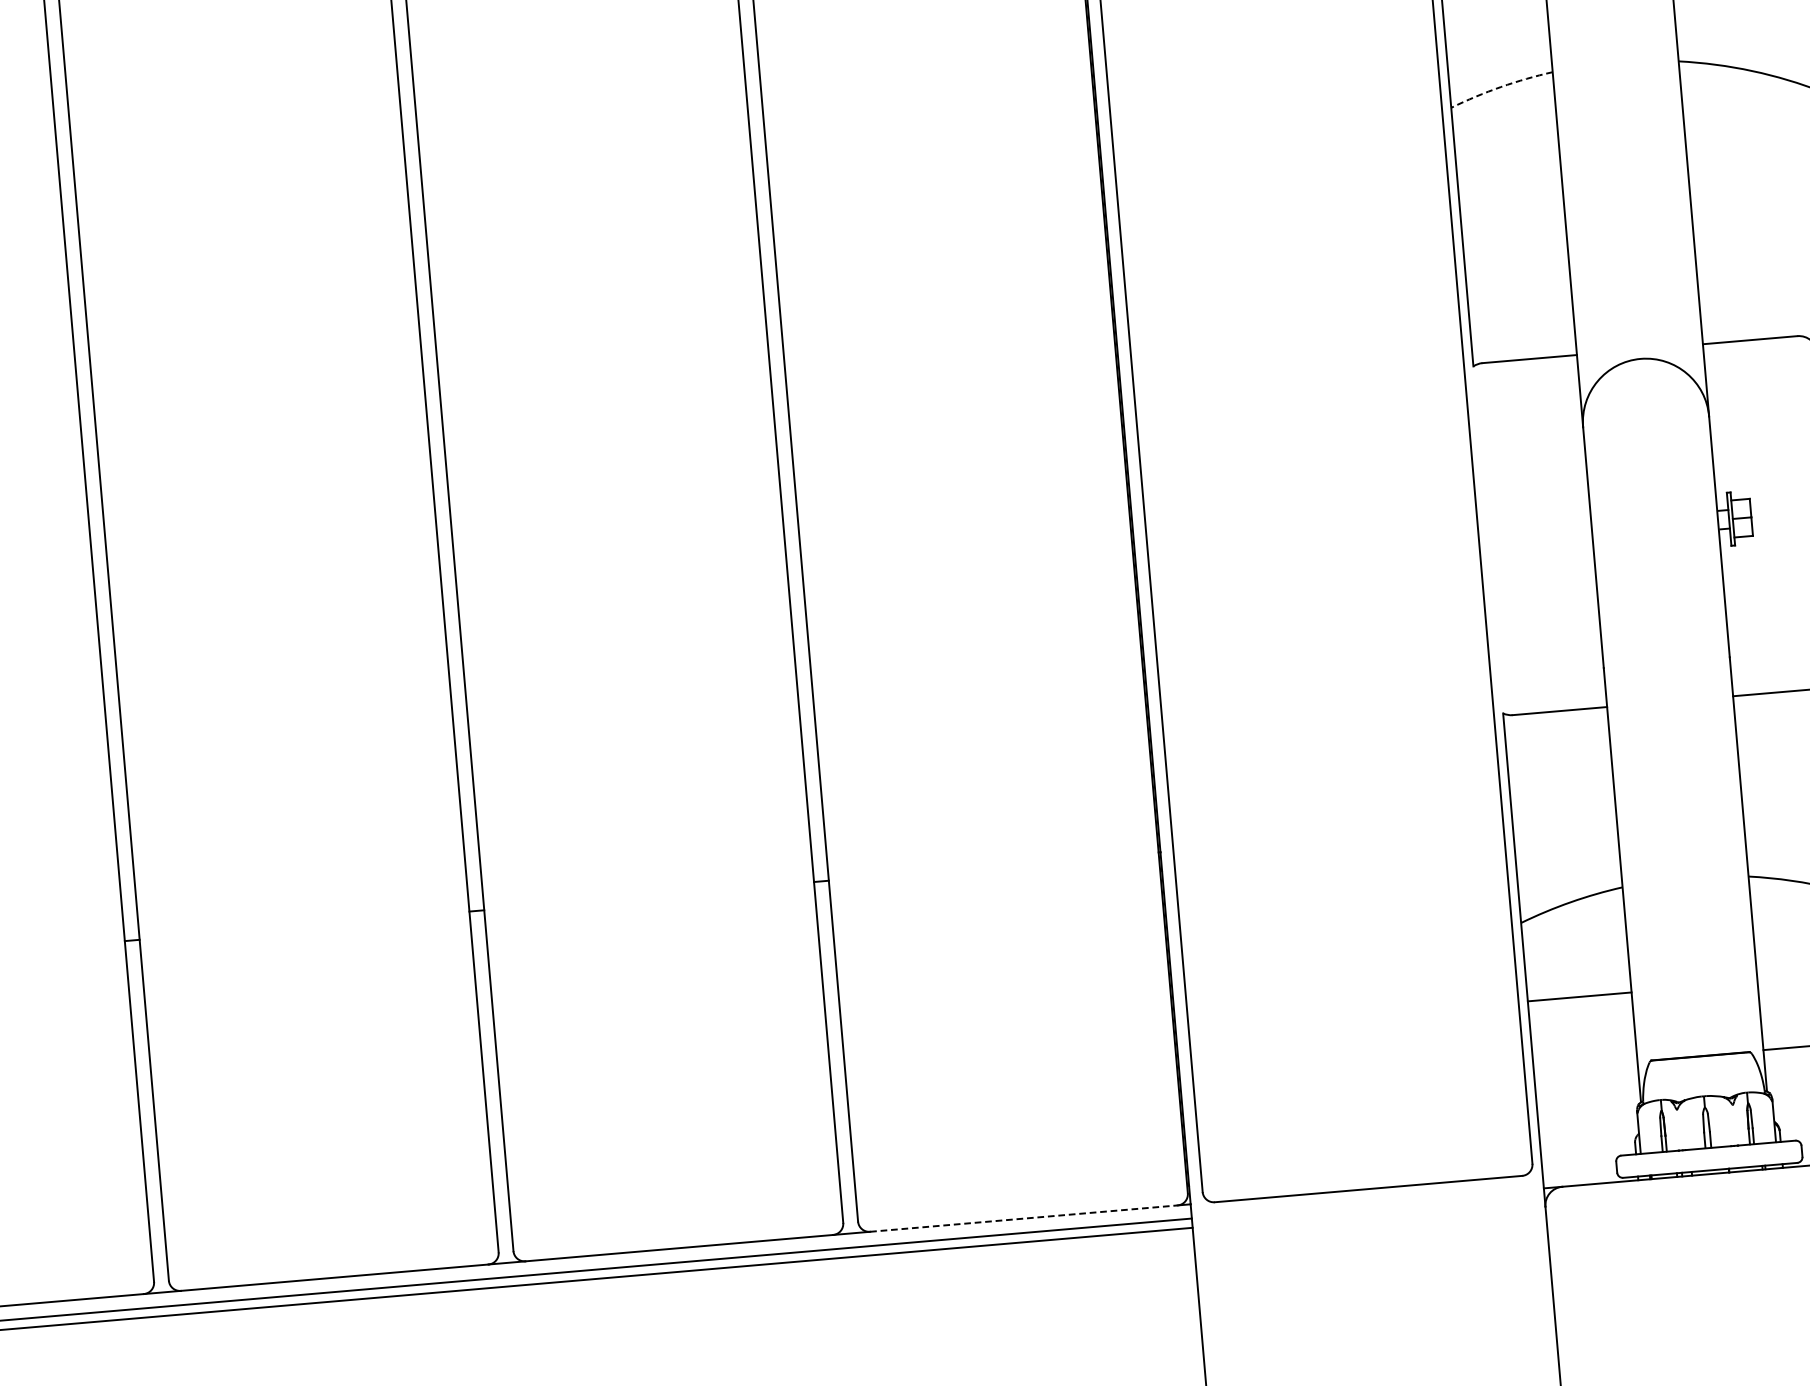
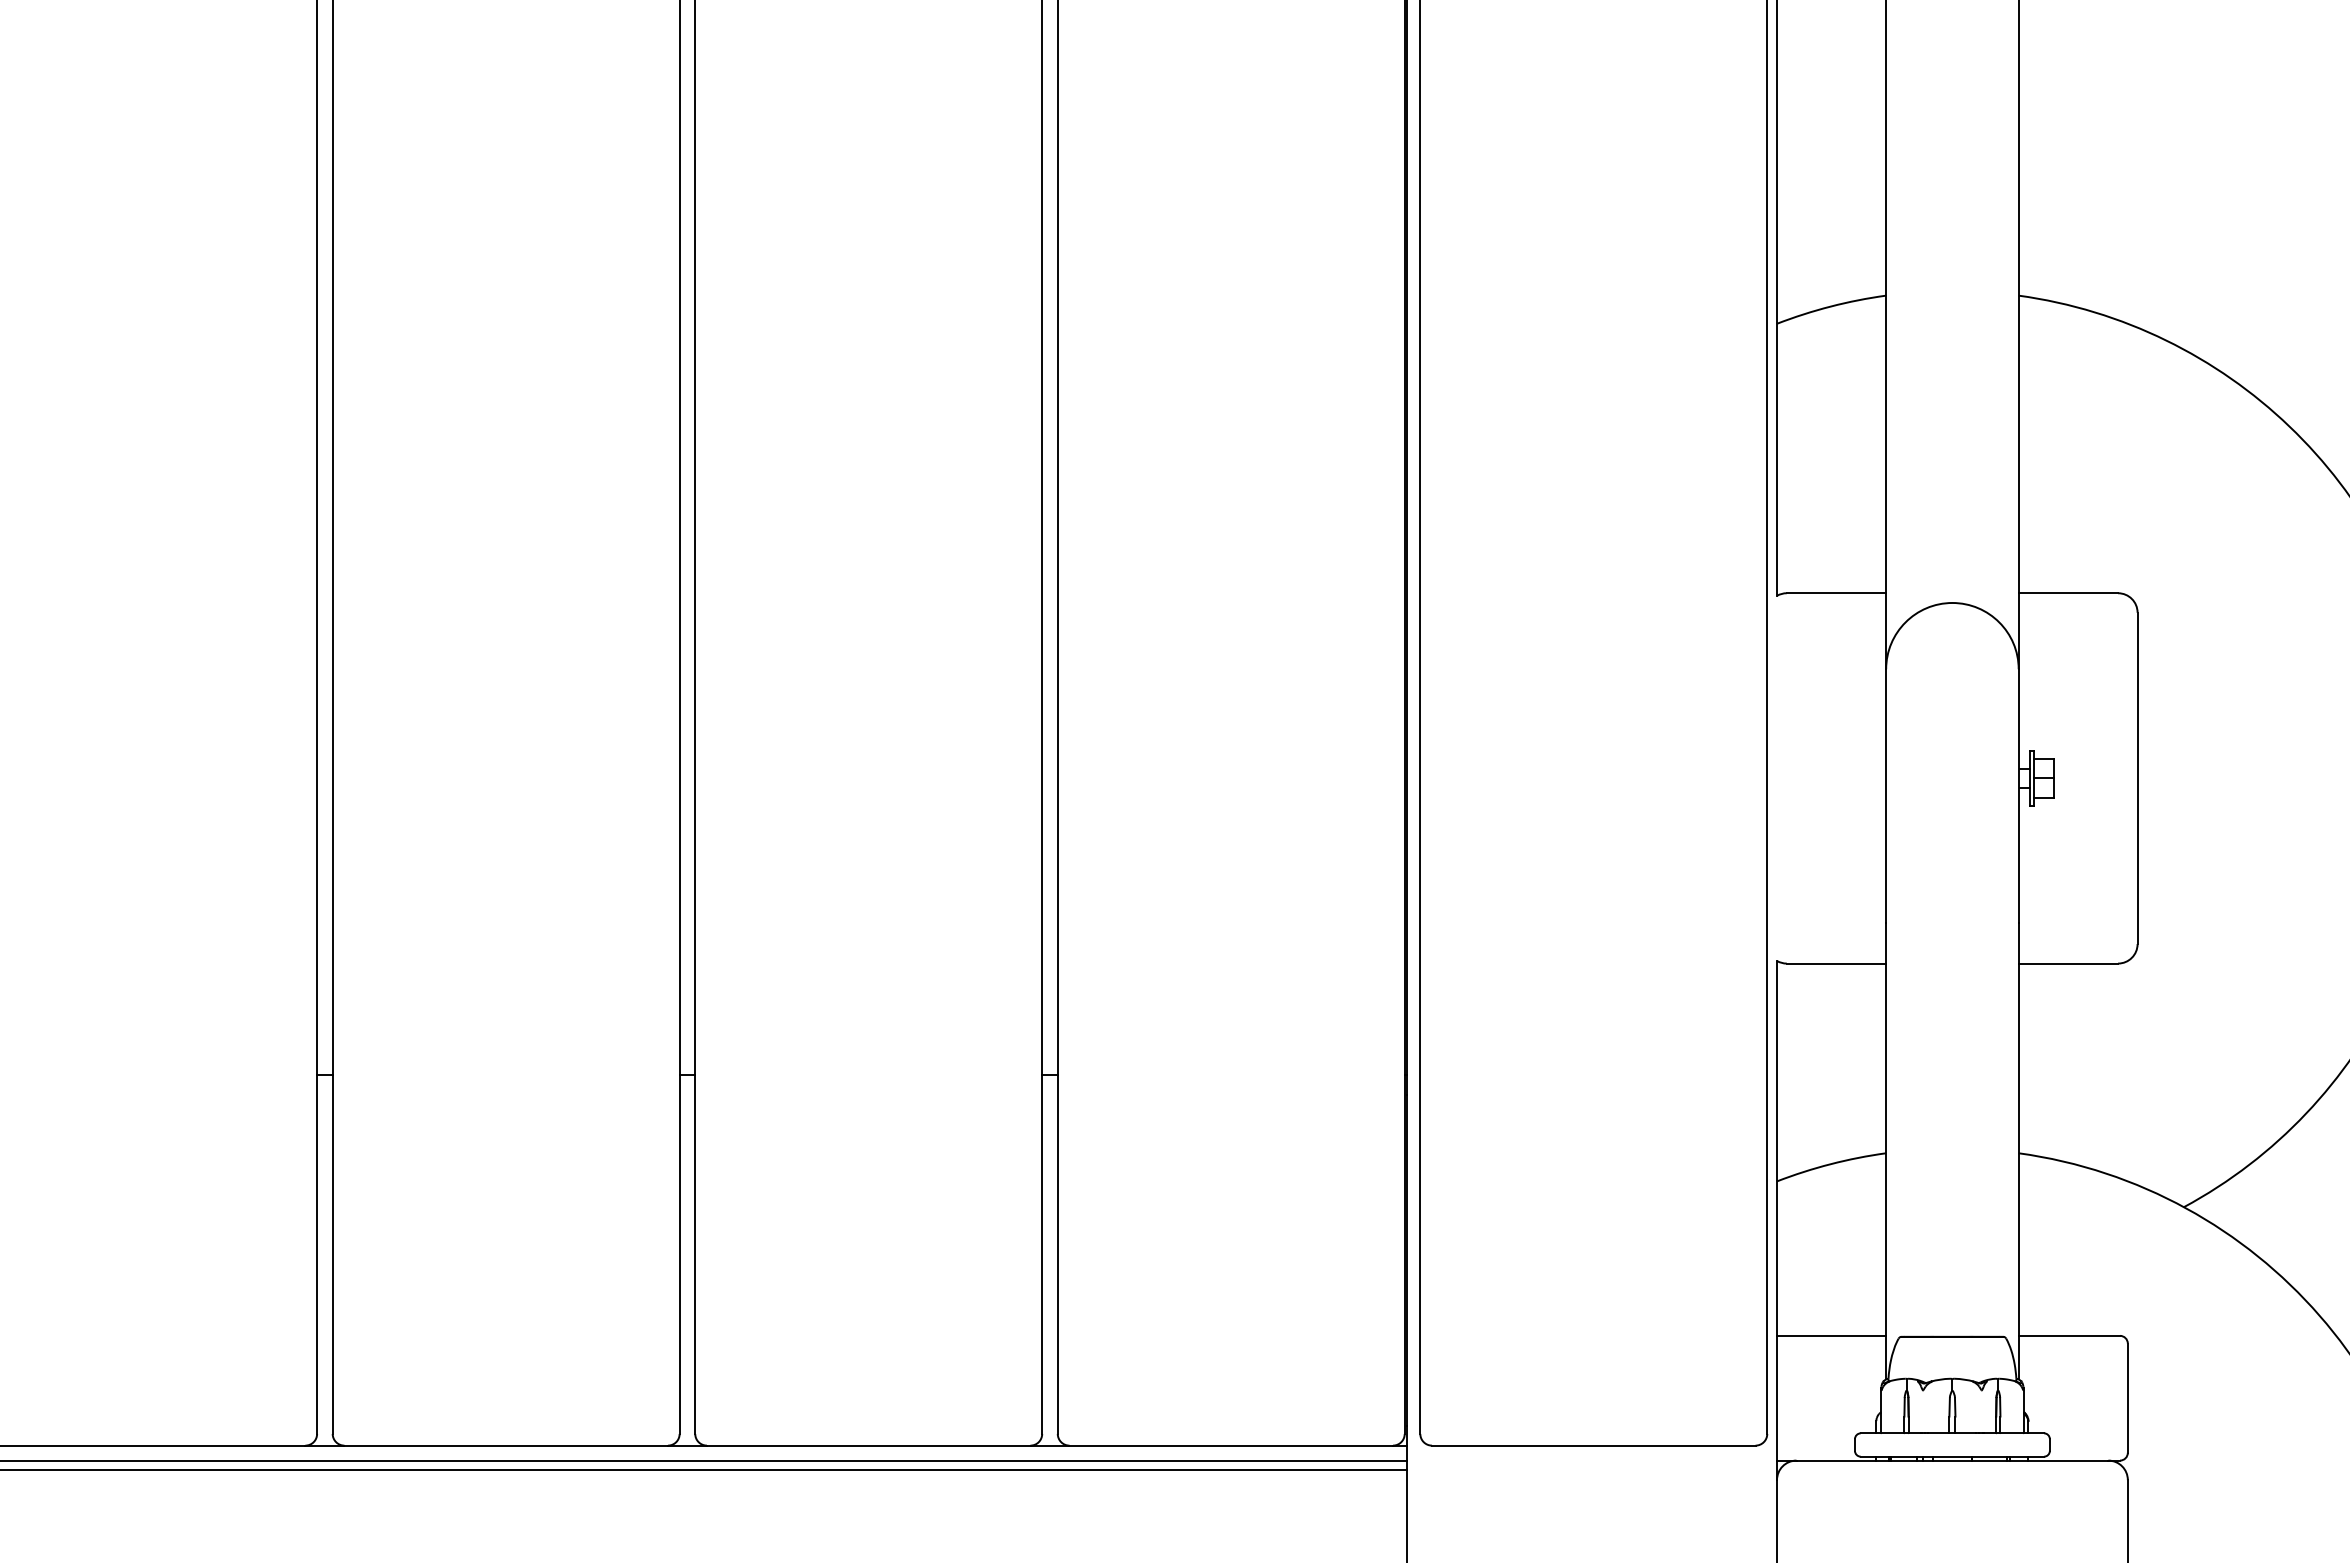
arc: (1500, 87) -> (1830, 306), dashed -> solid
line: (1579, 996) -> (1831, 1335), moved
line: (1024, 1218) -> (1231, 1445), dashed -> solid

